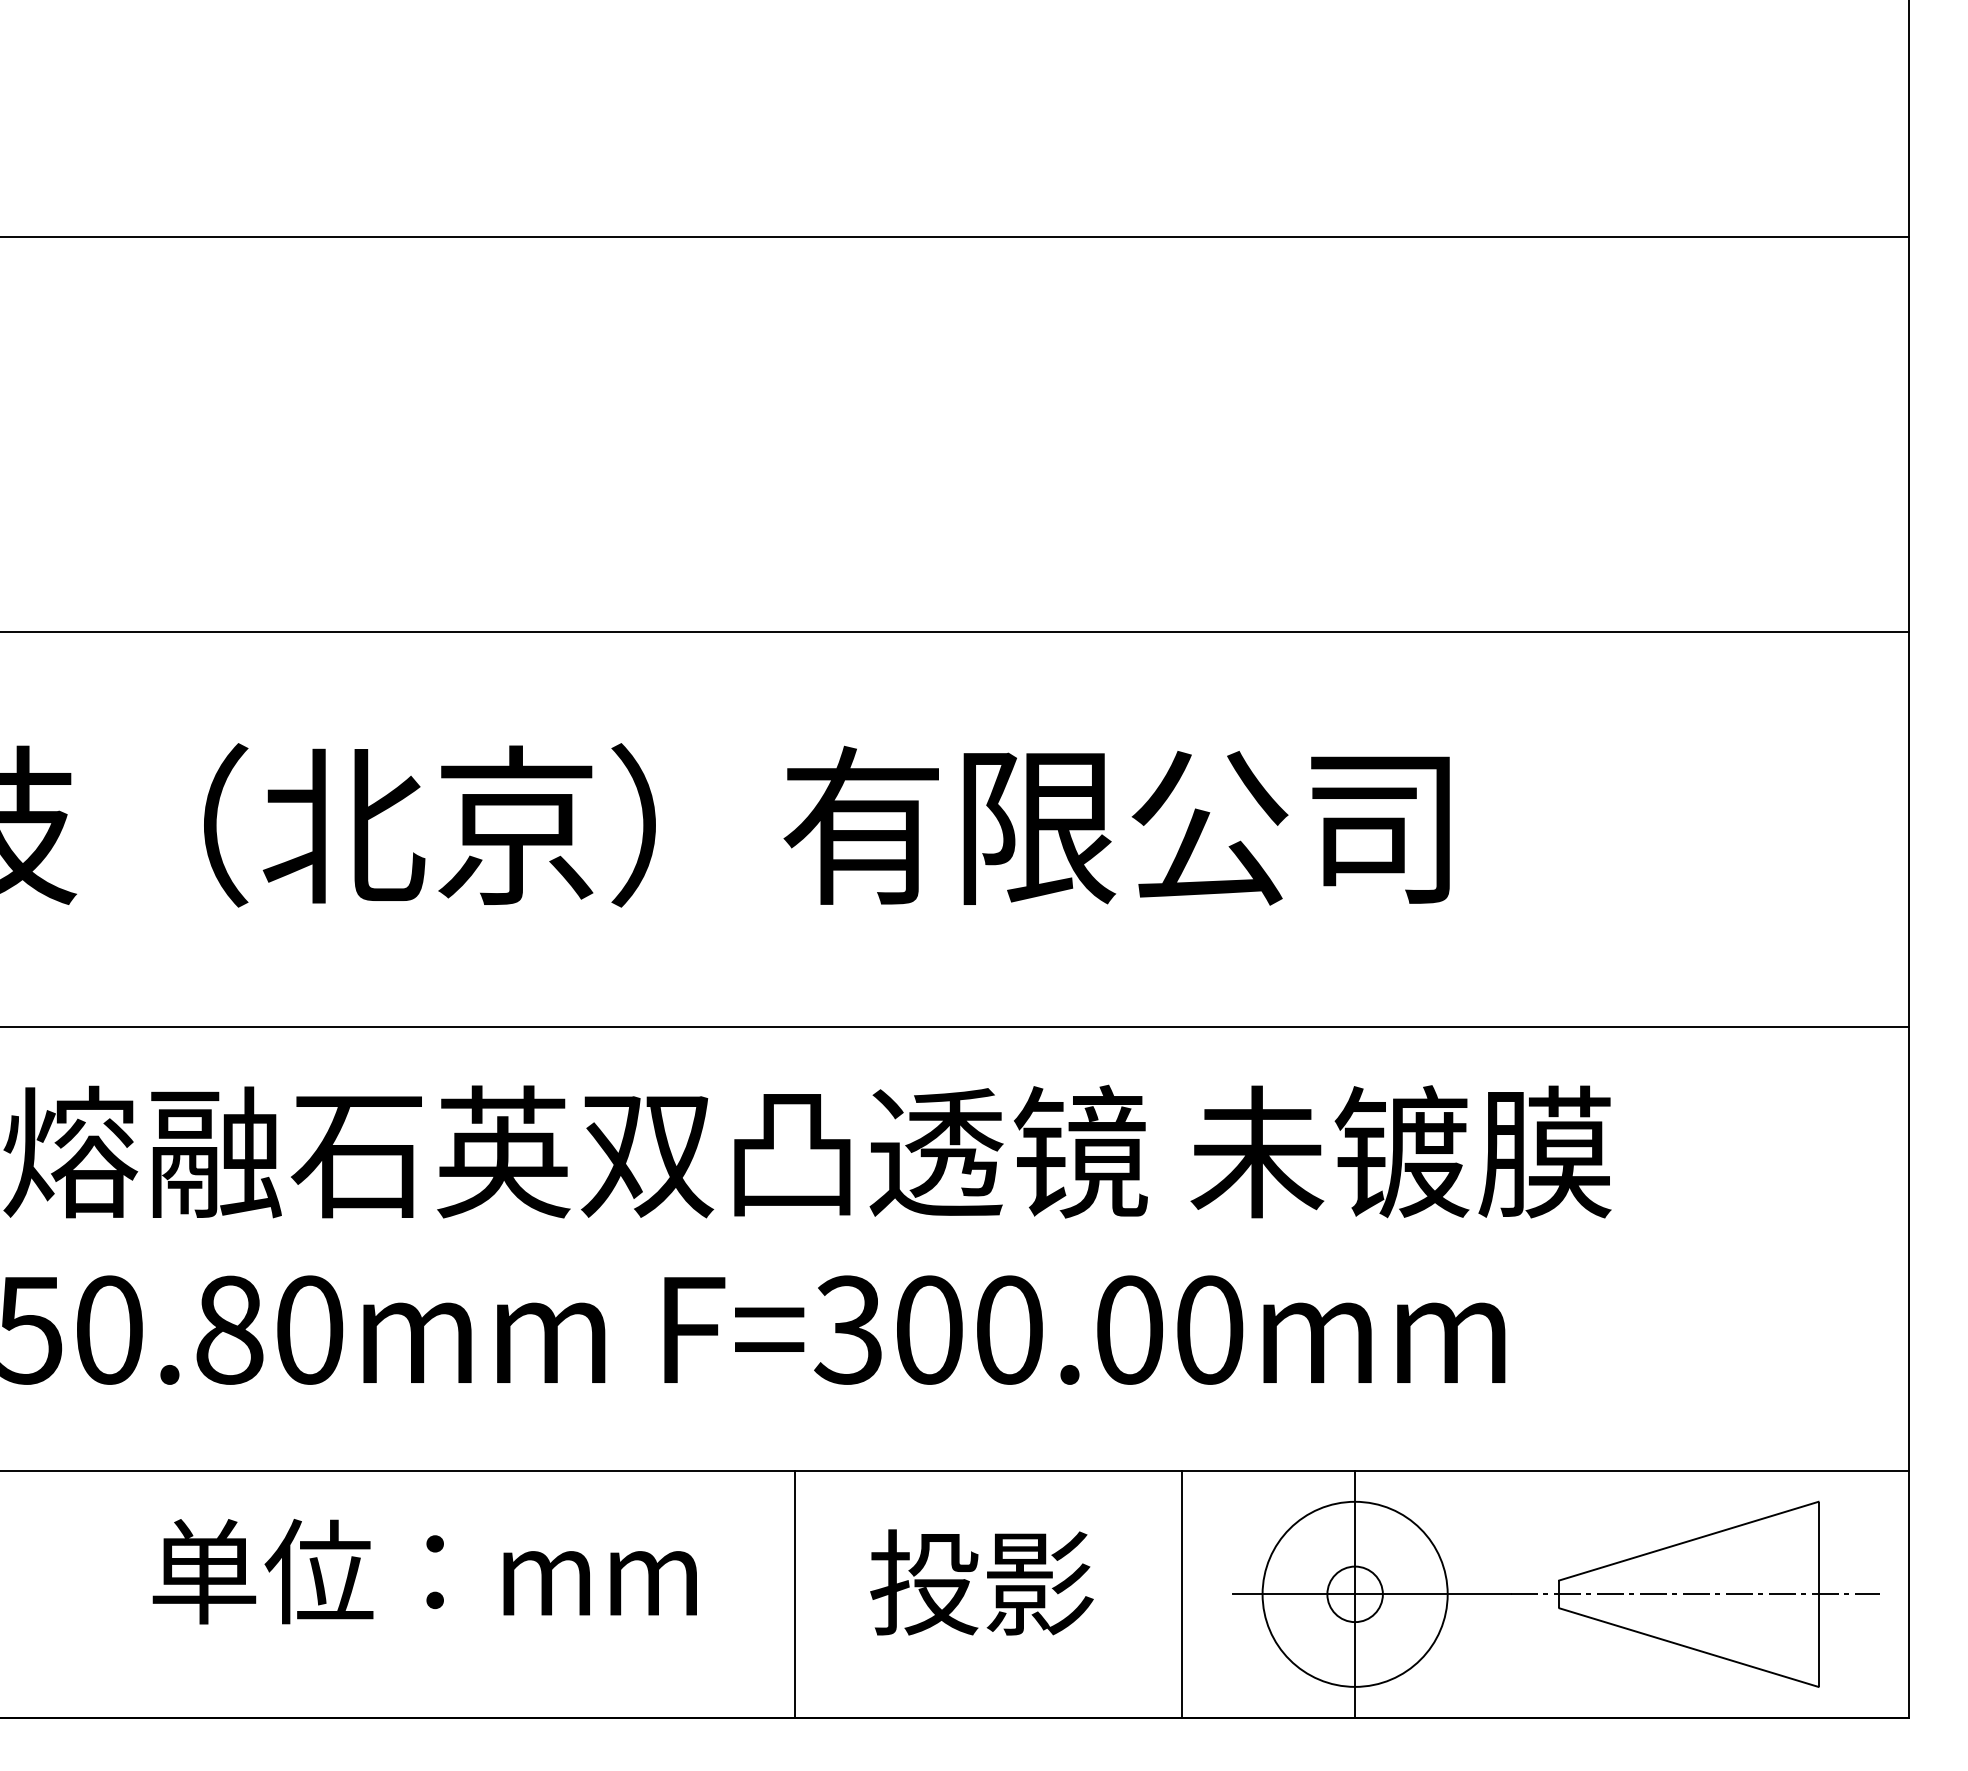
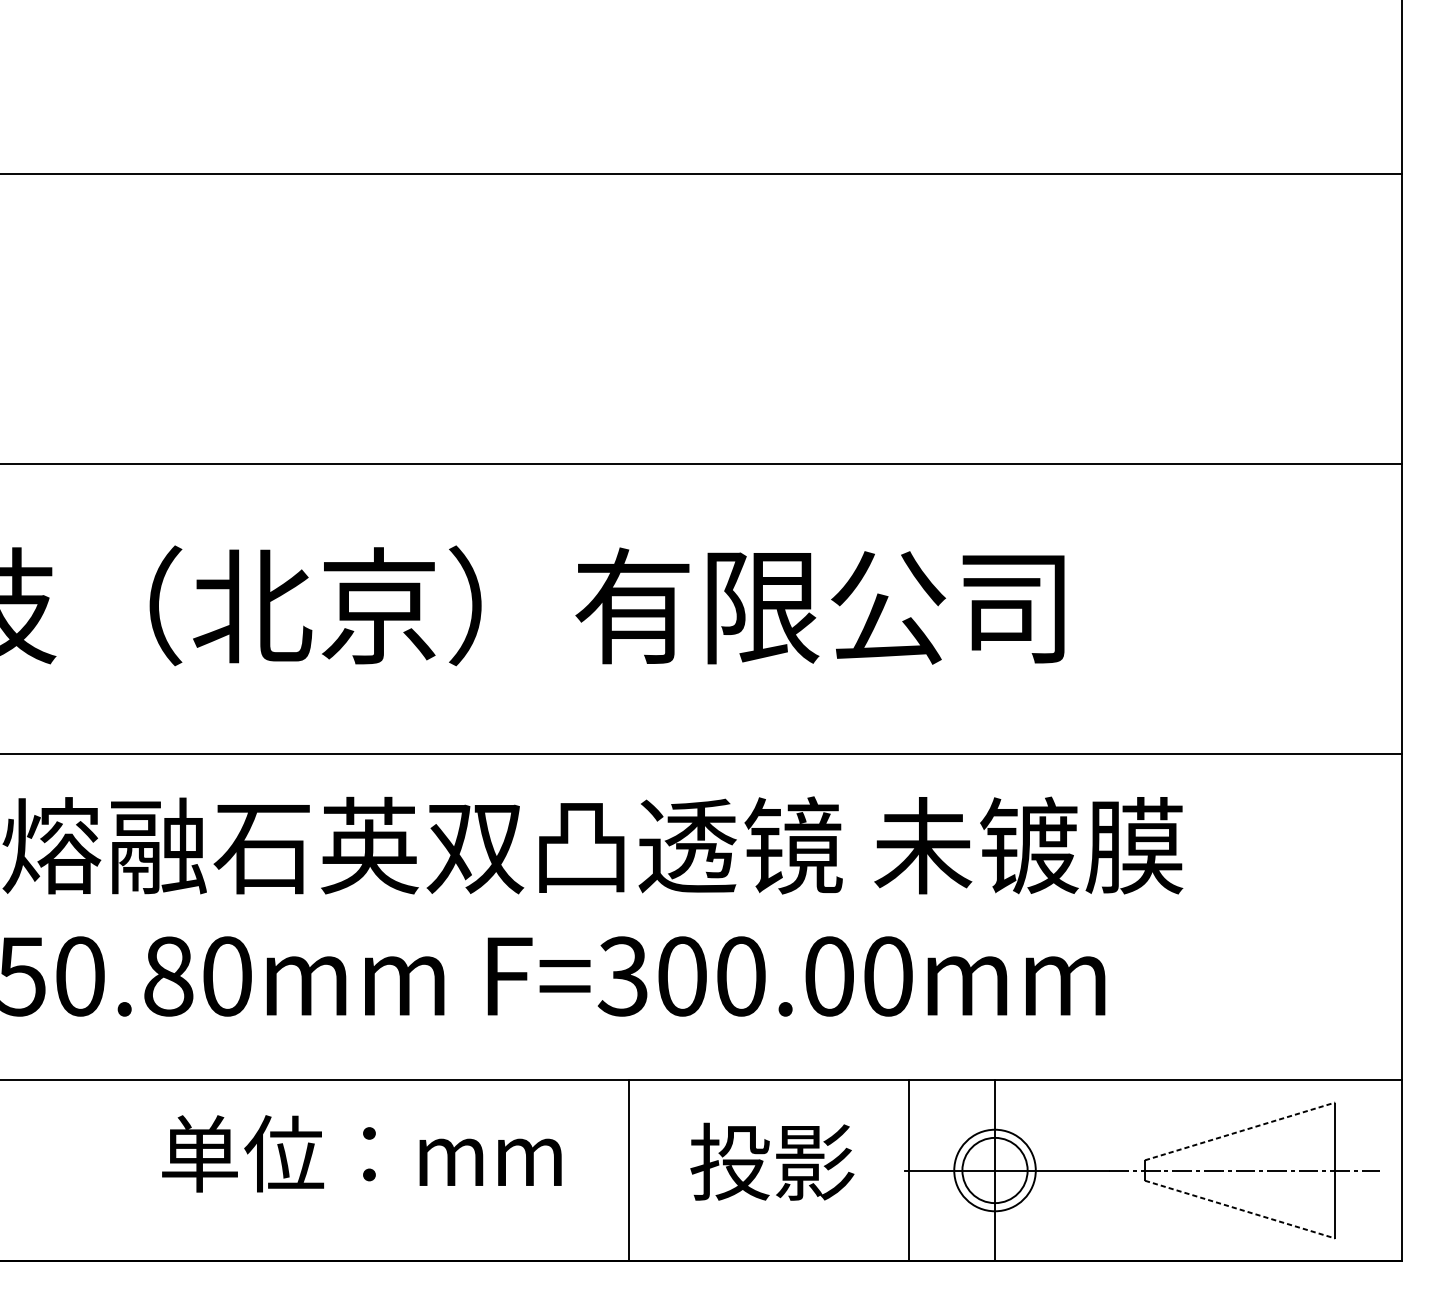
line: (1689, 1541) -> (1240, 1131), solid -> dashed
text: (424, 1571) -> (361, 1153), moved
text: (981, 1582) -> (772, 1161), moved
line: (795, 1593) -> (629, 1169), moved
line: (1181, 1593) -> (908, 1169), moved
circle: (1354, 1593) -> (994, 1169), size x0.6
circle: (1354, 1594) -> (994, 1170), size x1.6
line: (1689, 1647) -> (1240, 1209), solid -> dashed

